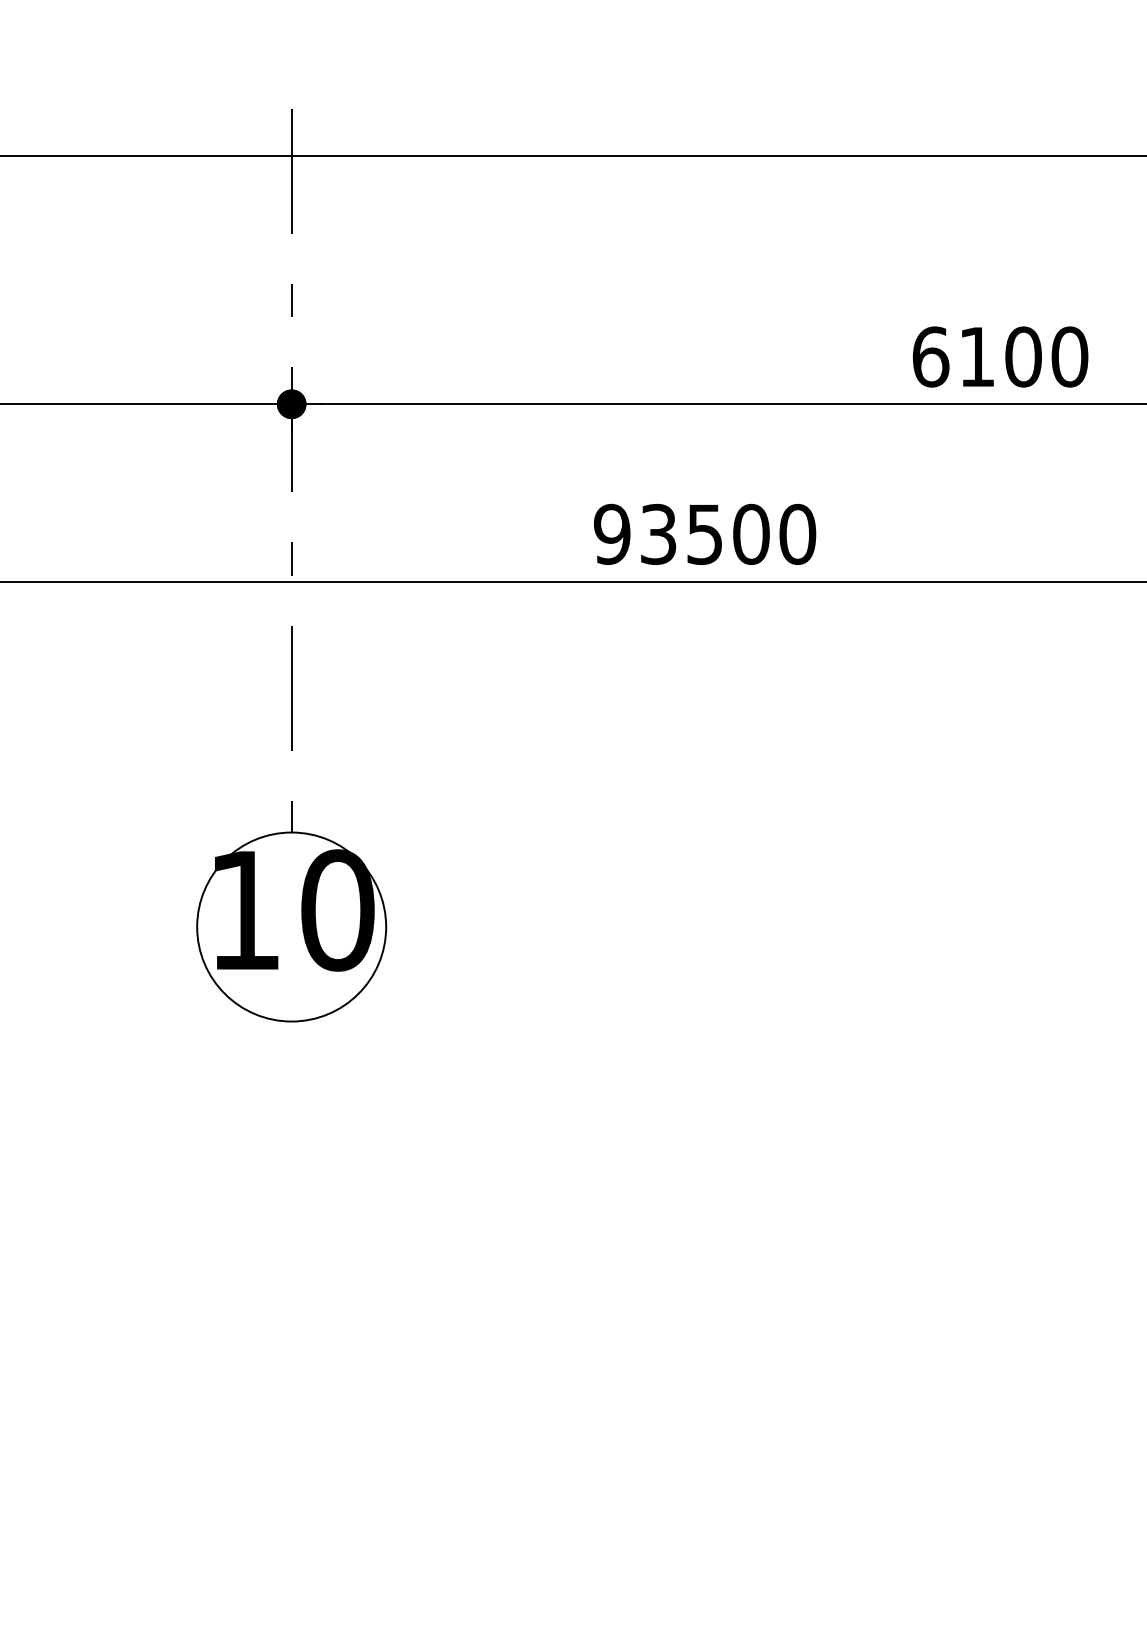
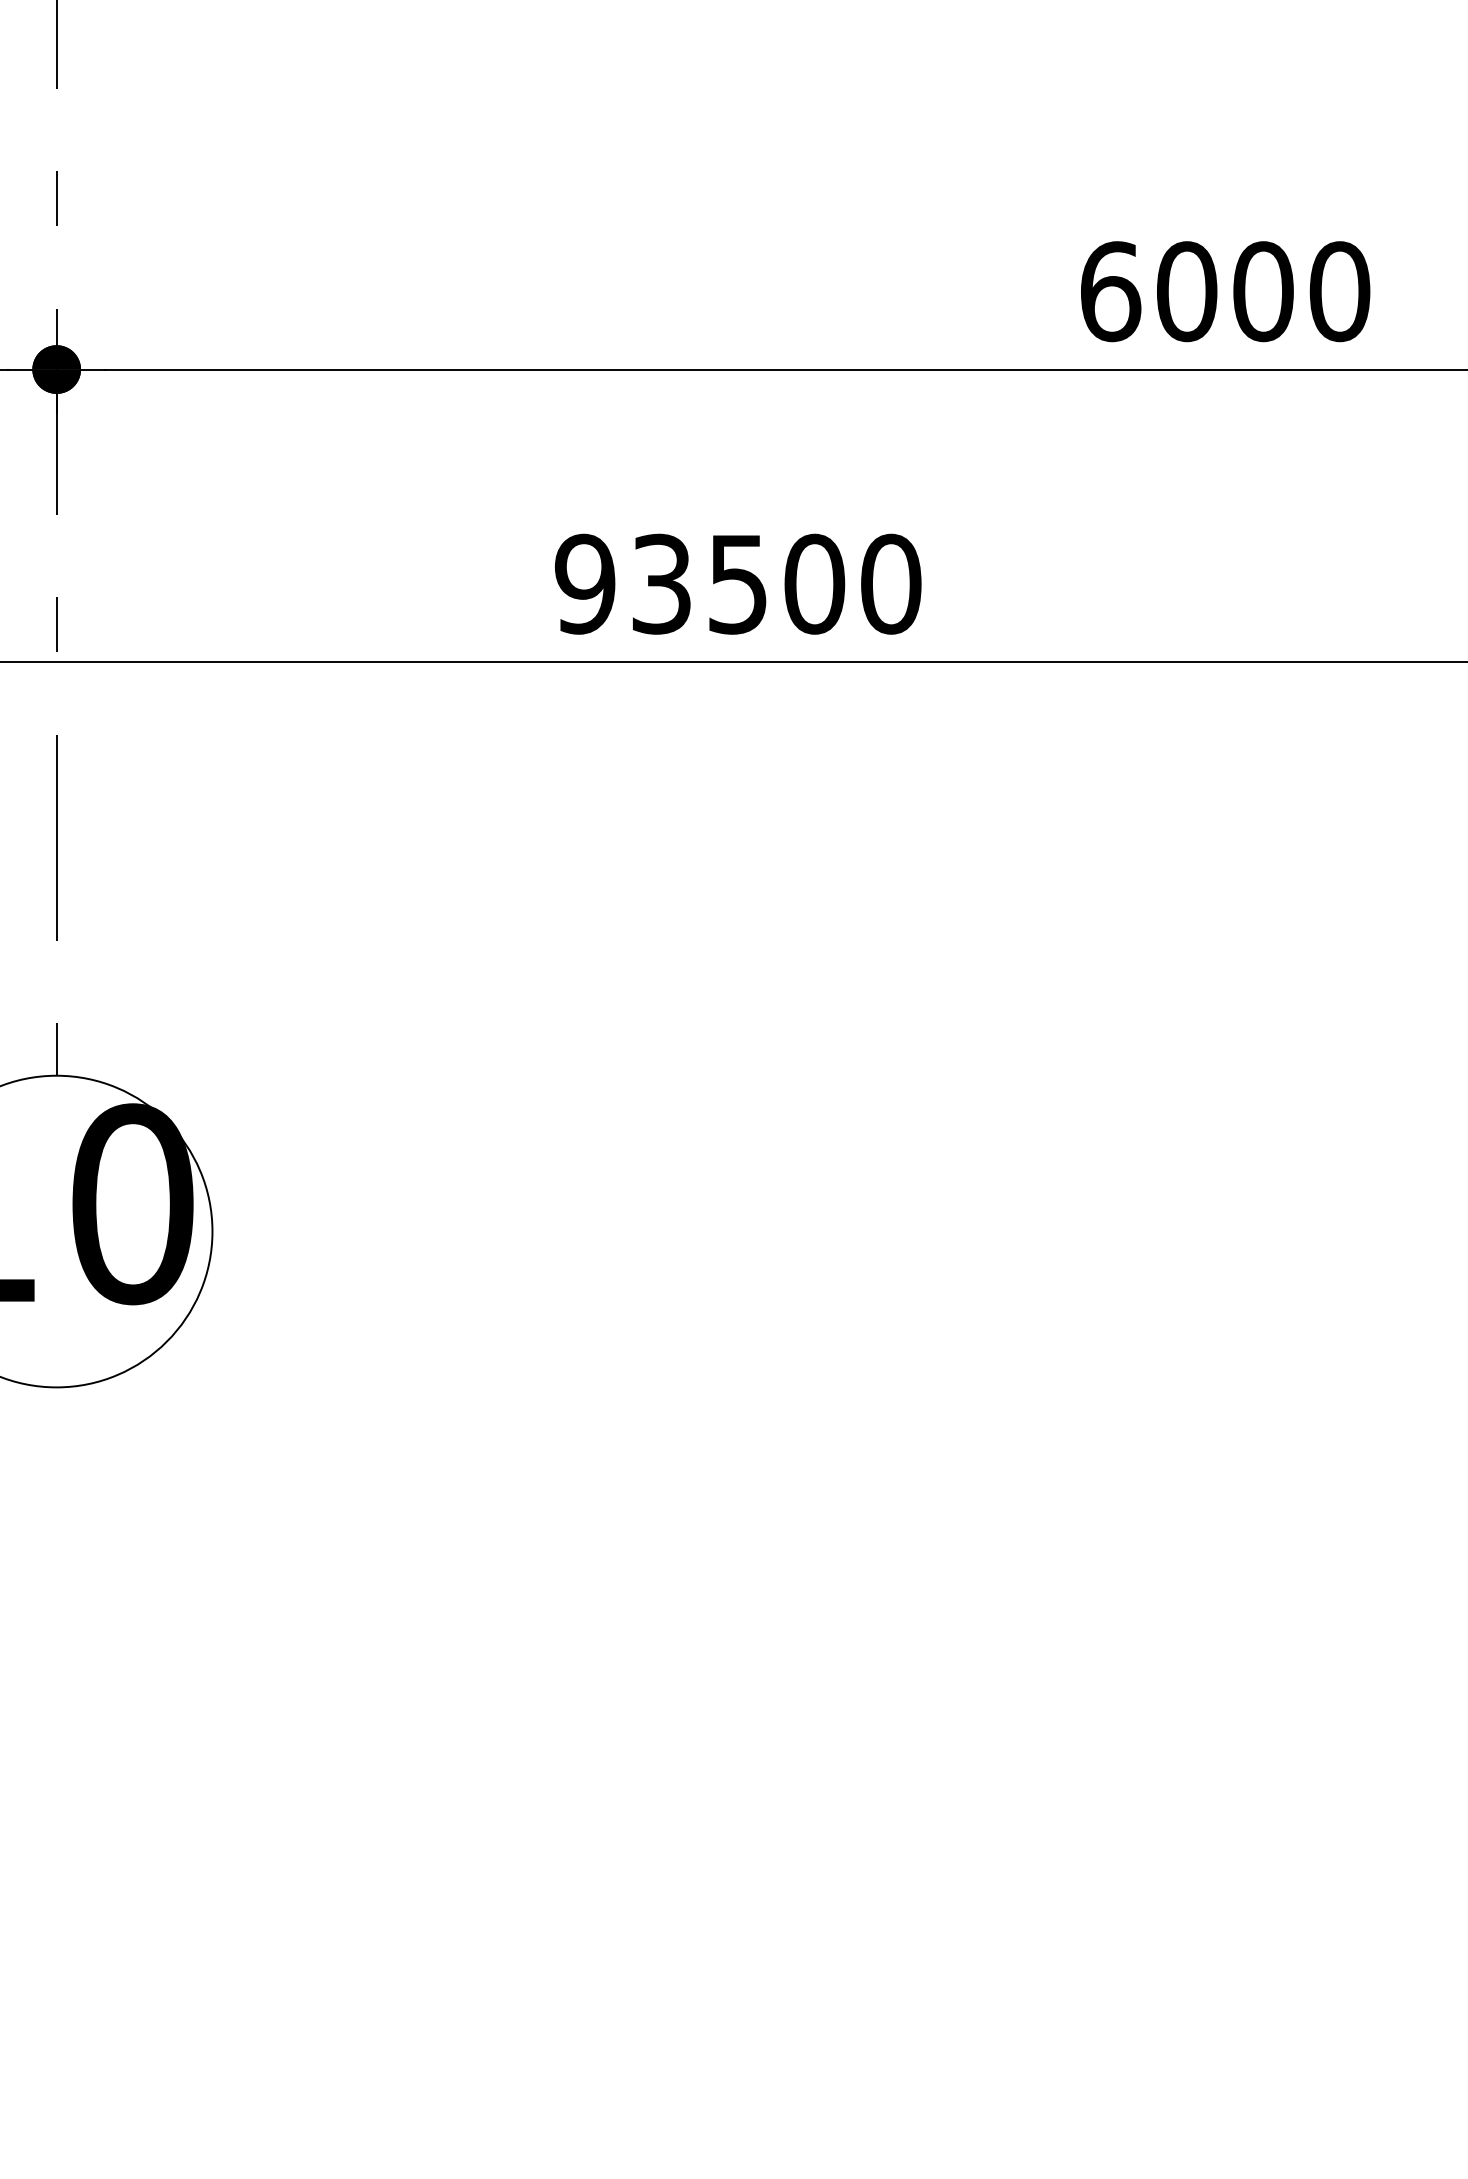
text: (977, 356) -> (1187, 290), 6100 -> 6000

